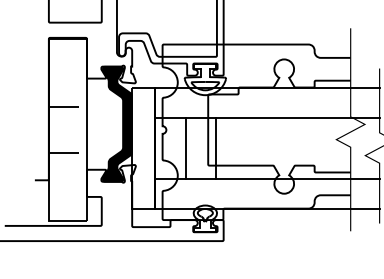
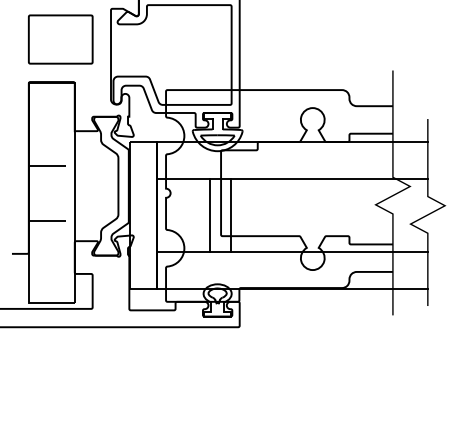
fill: (117, 123) -> (111, 185), removed
line: (185, 148) -> (209, 215), moved

